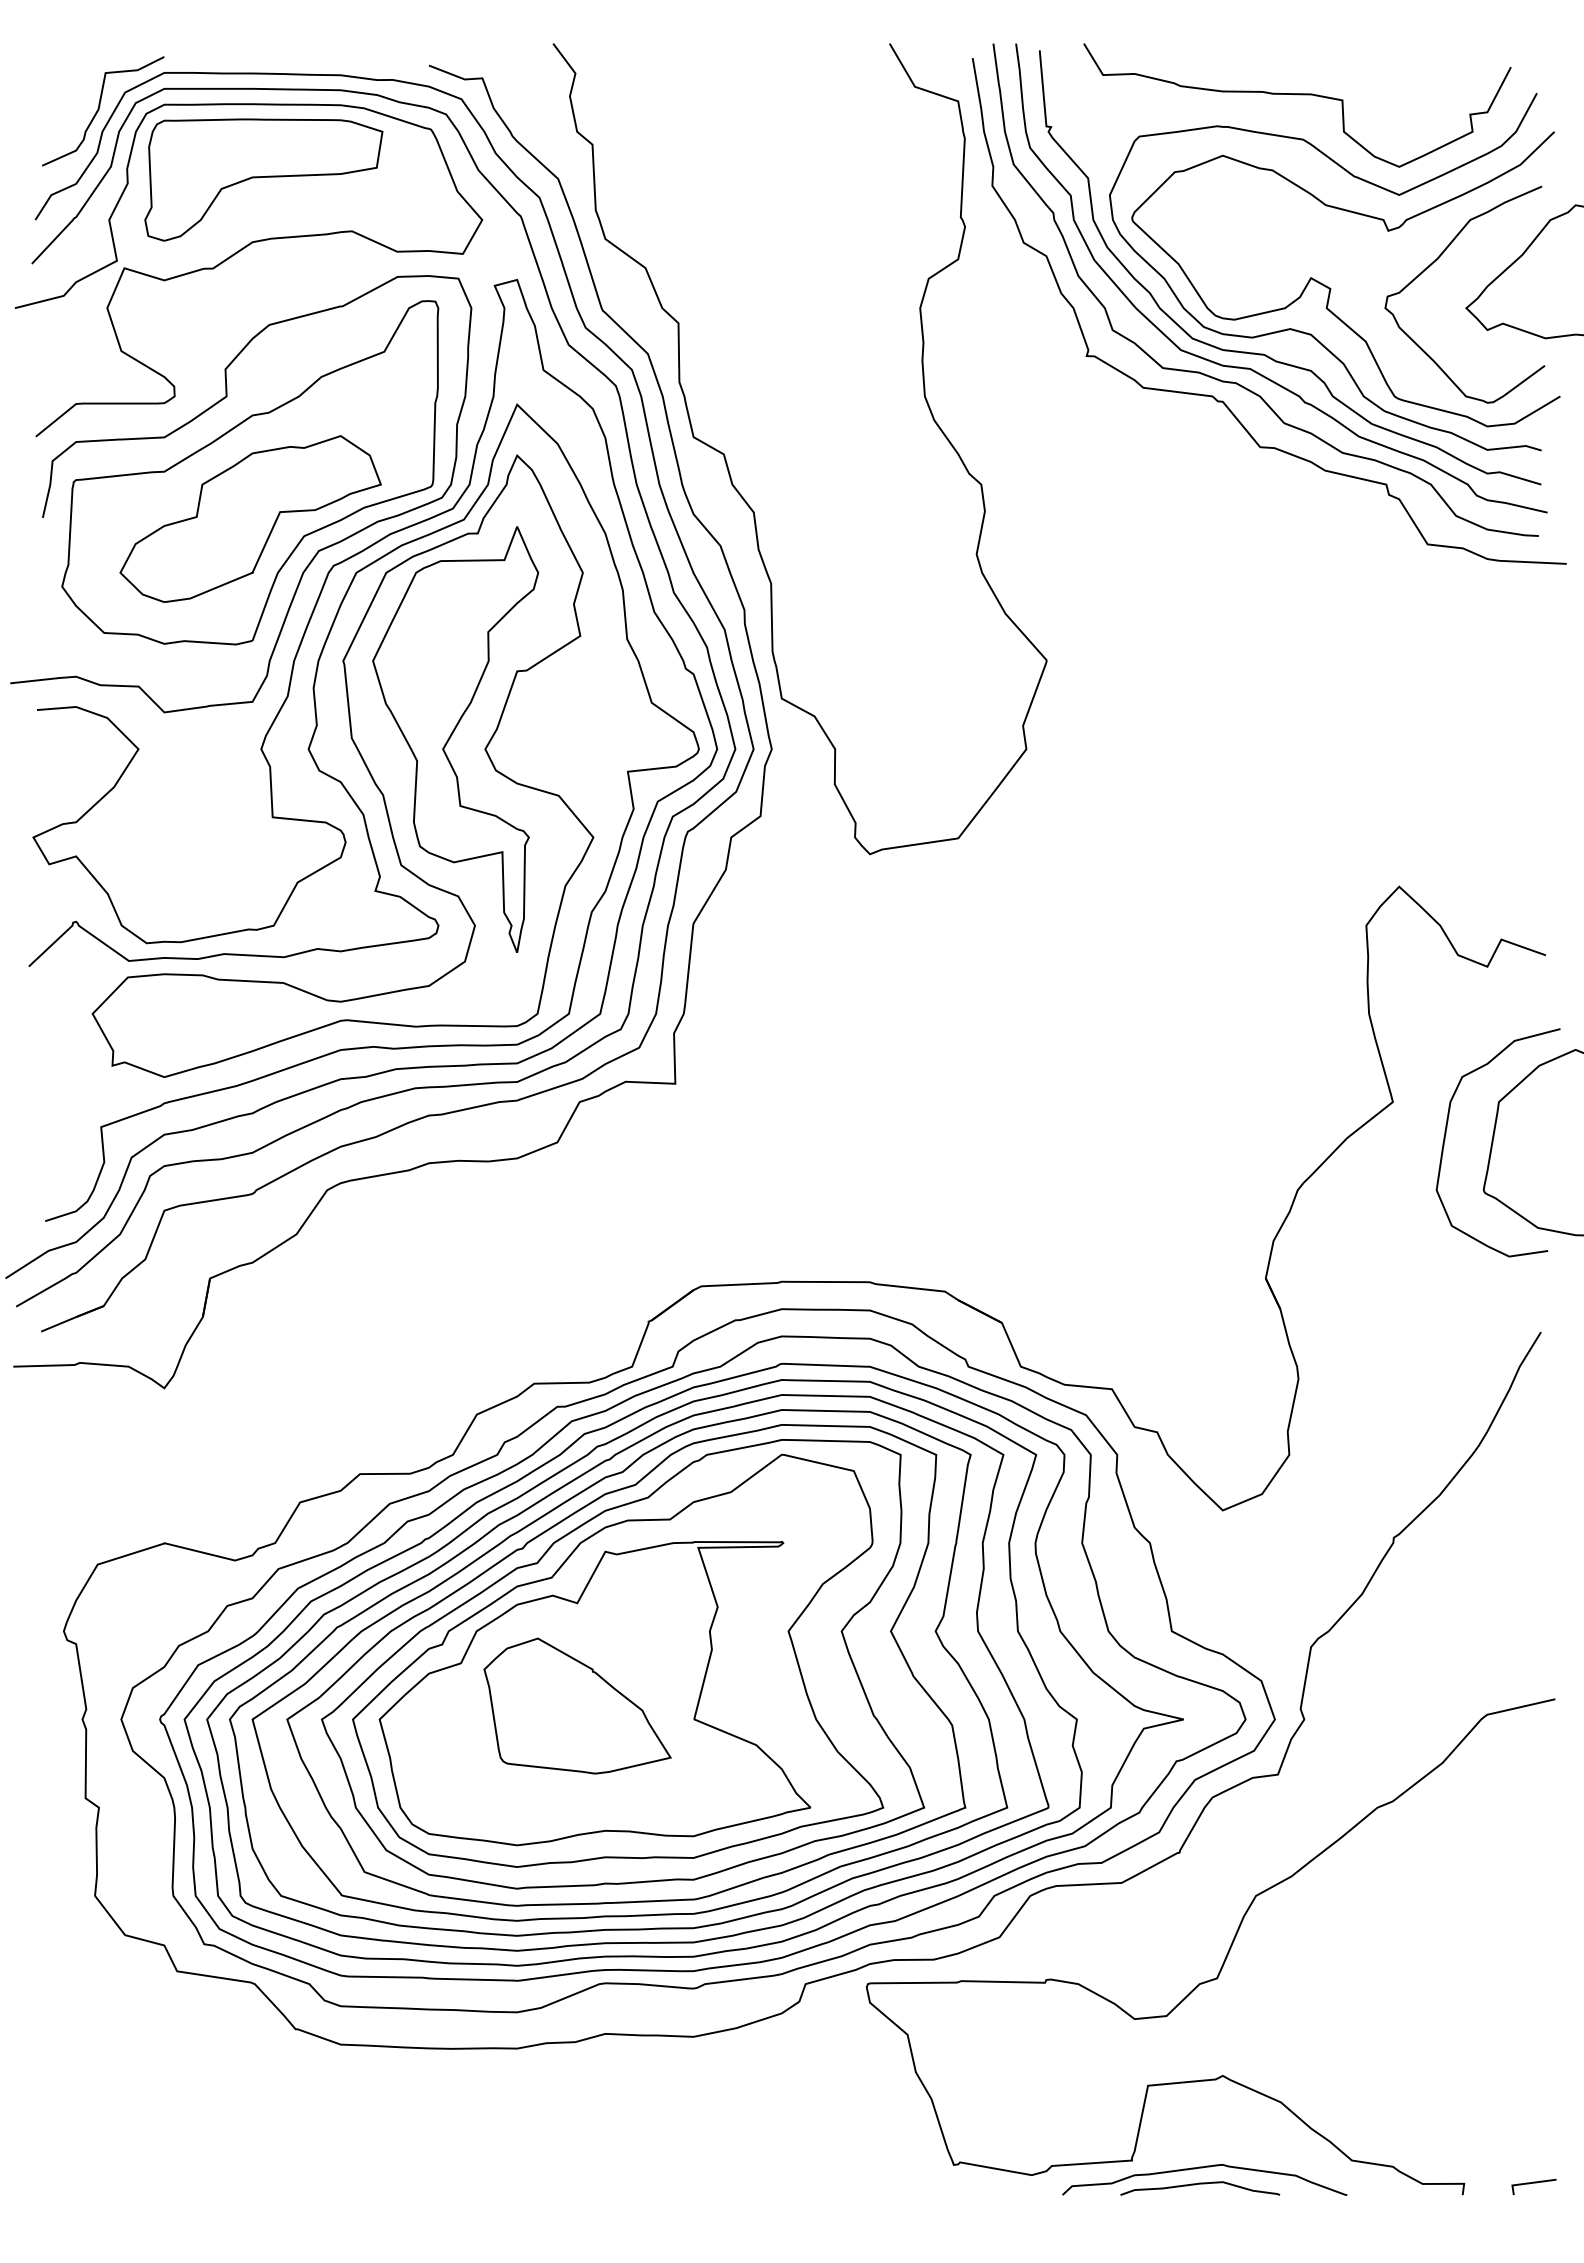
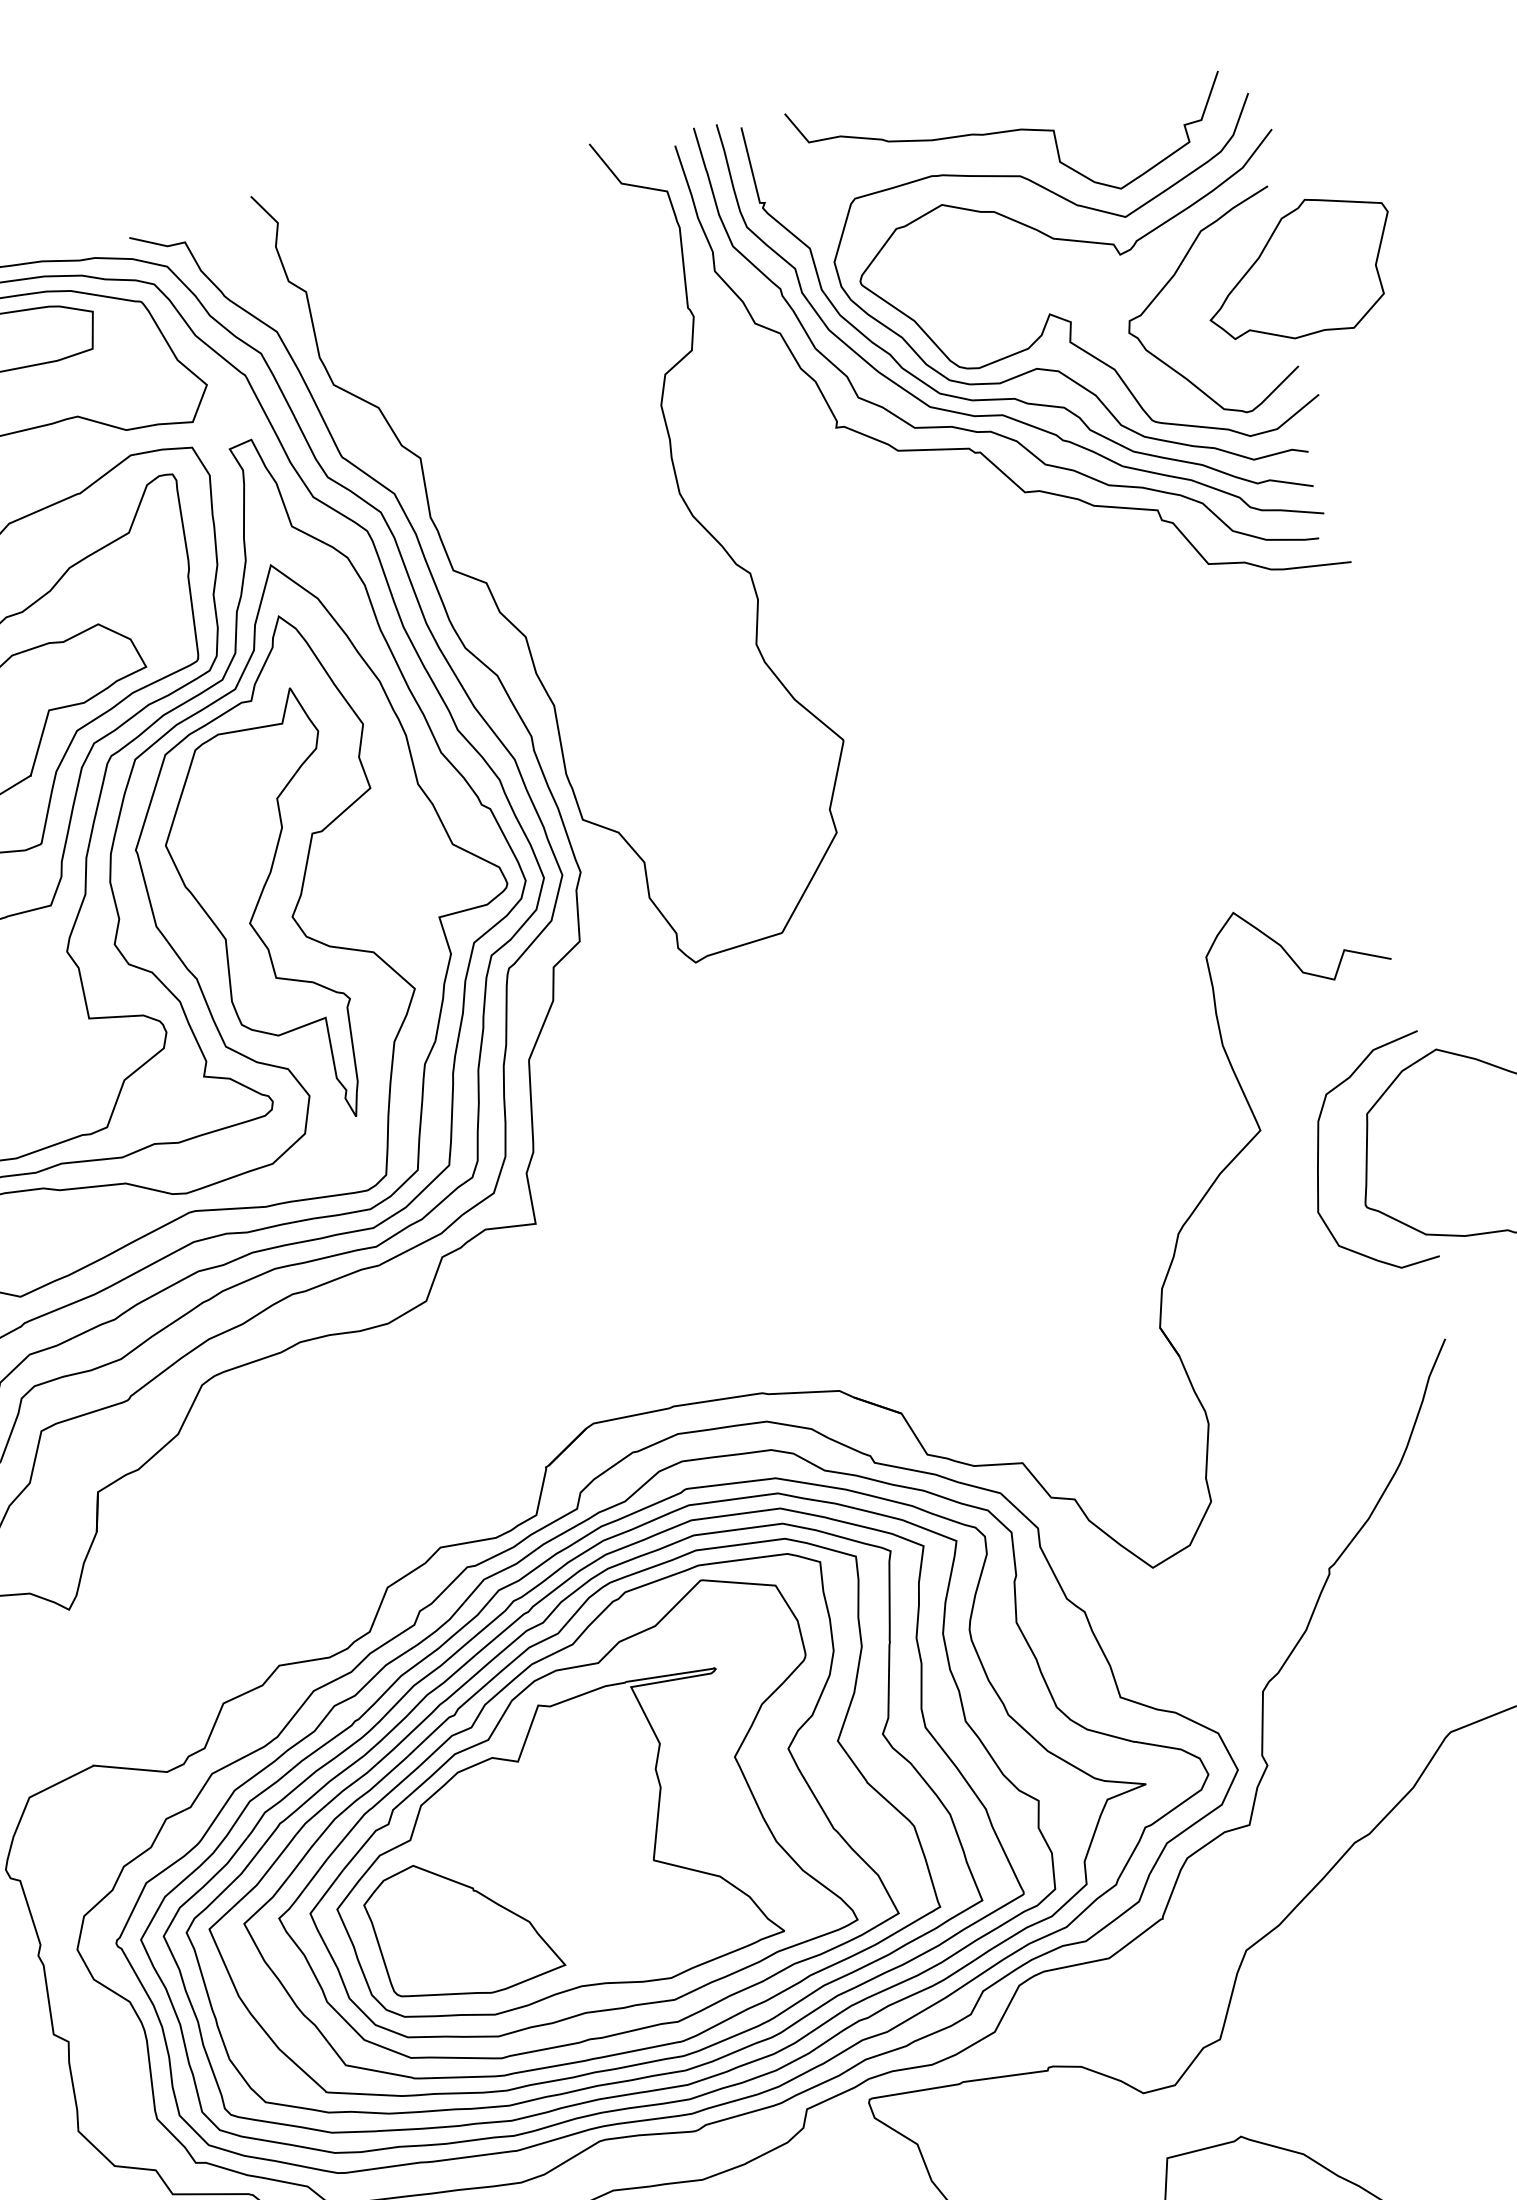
part: (577, 1705) -> (463, 1927), moved

